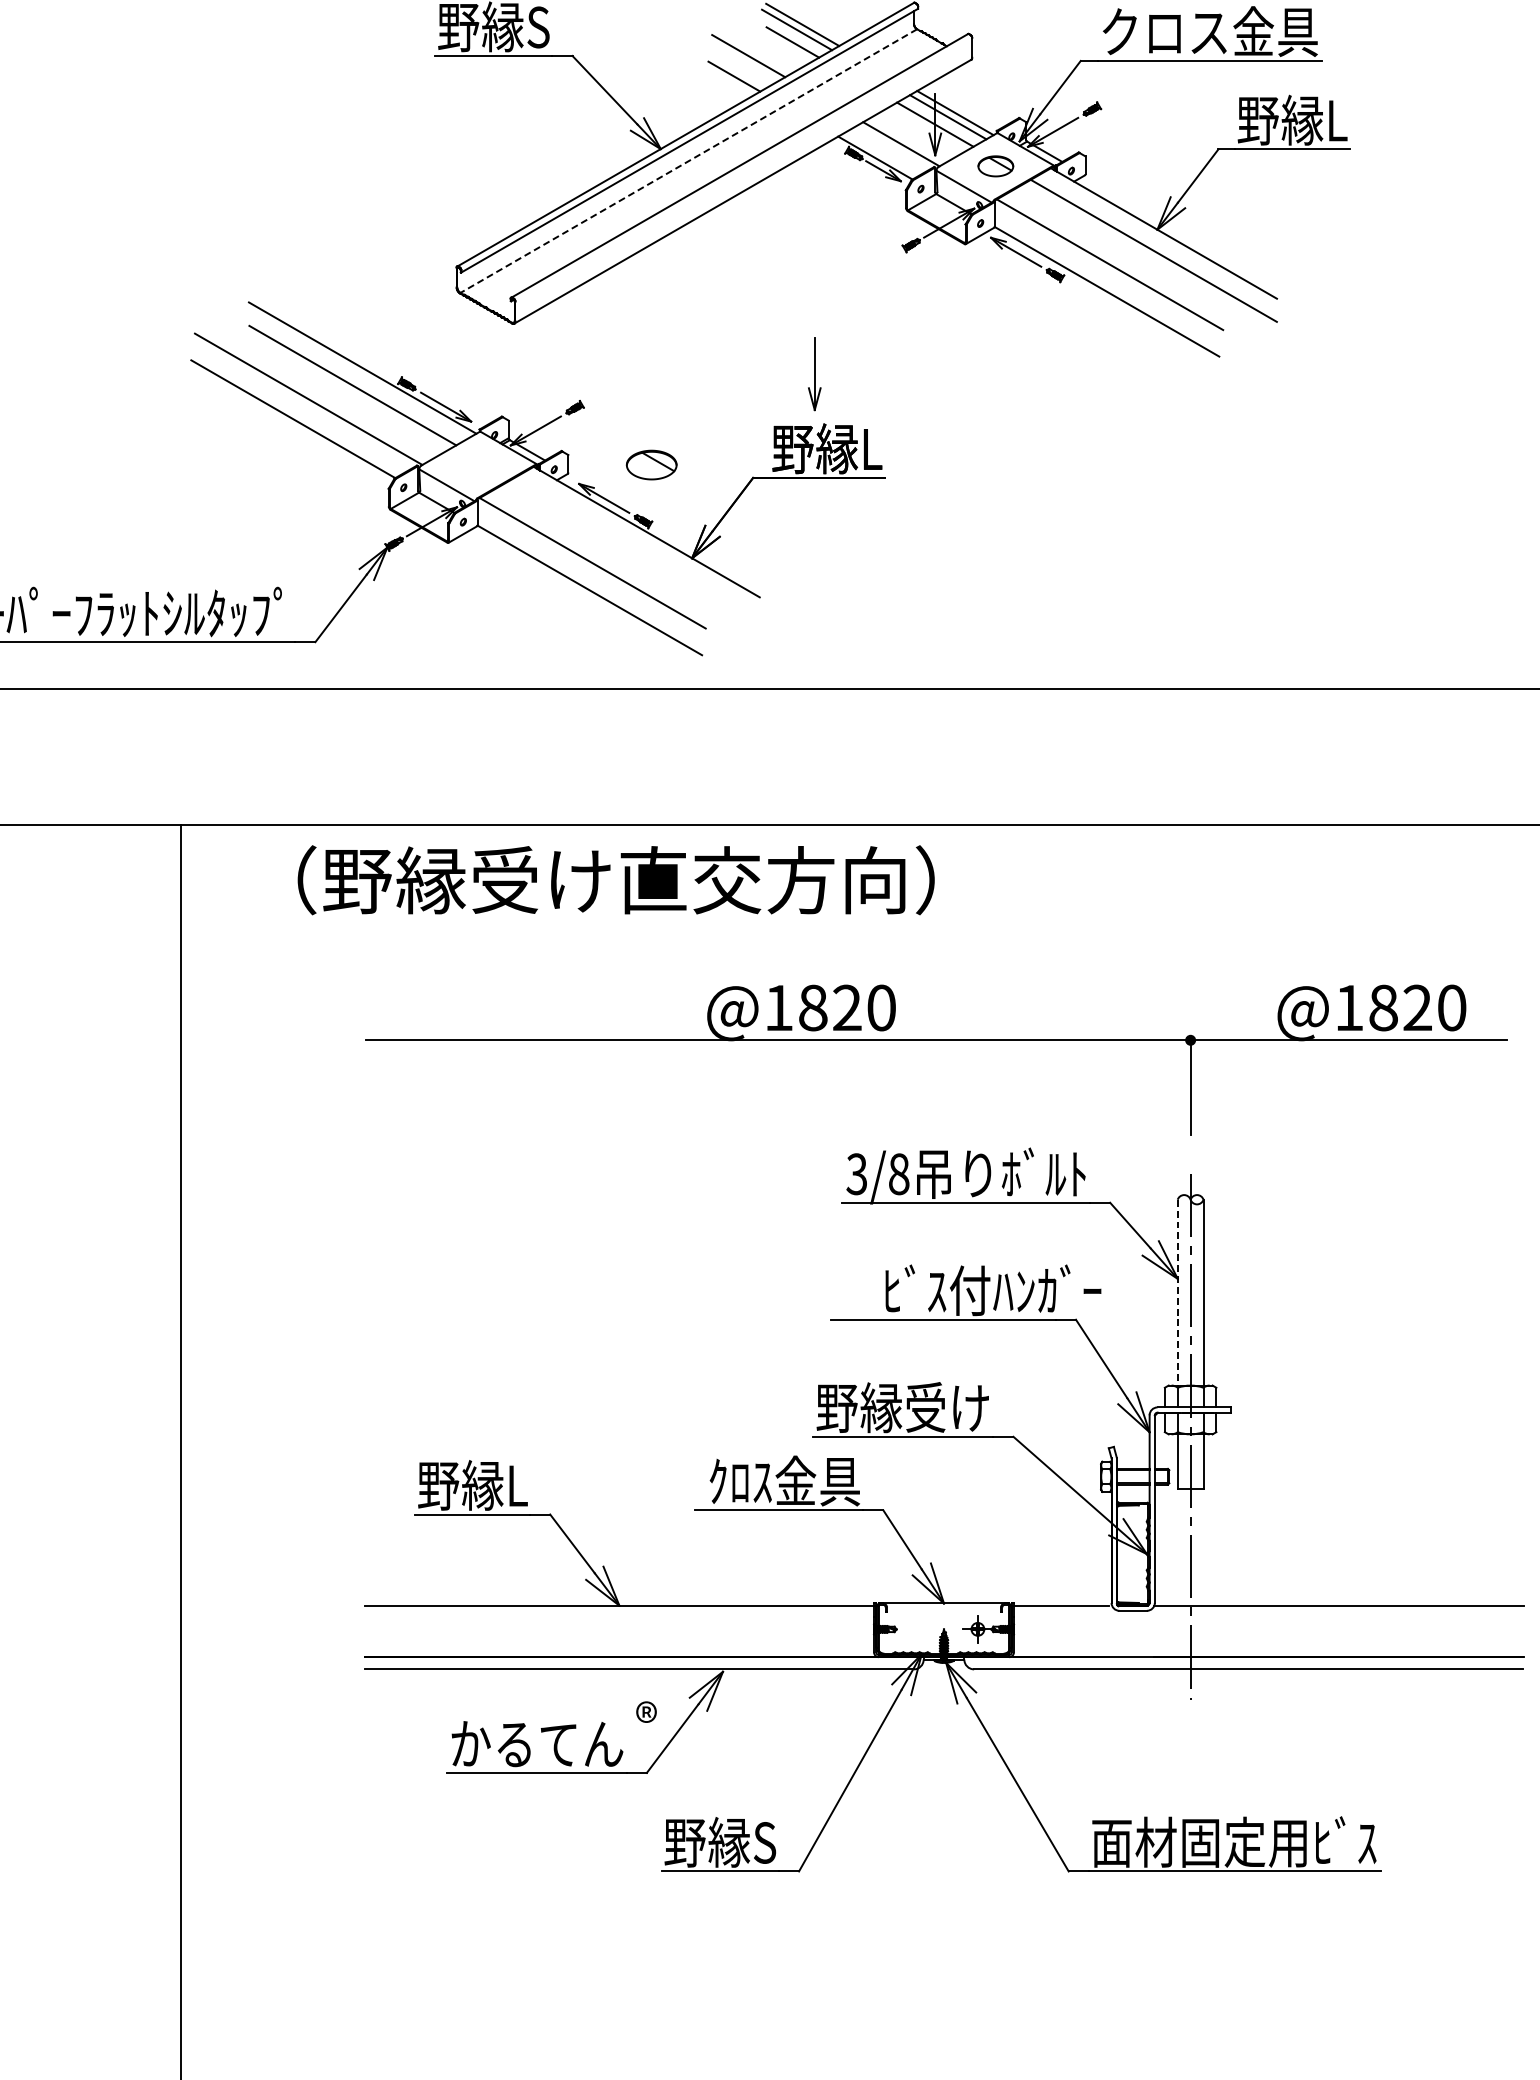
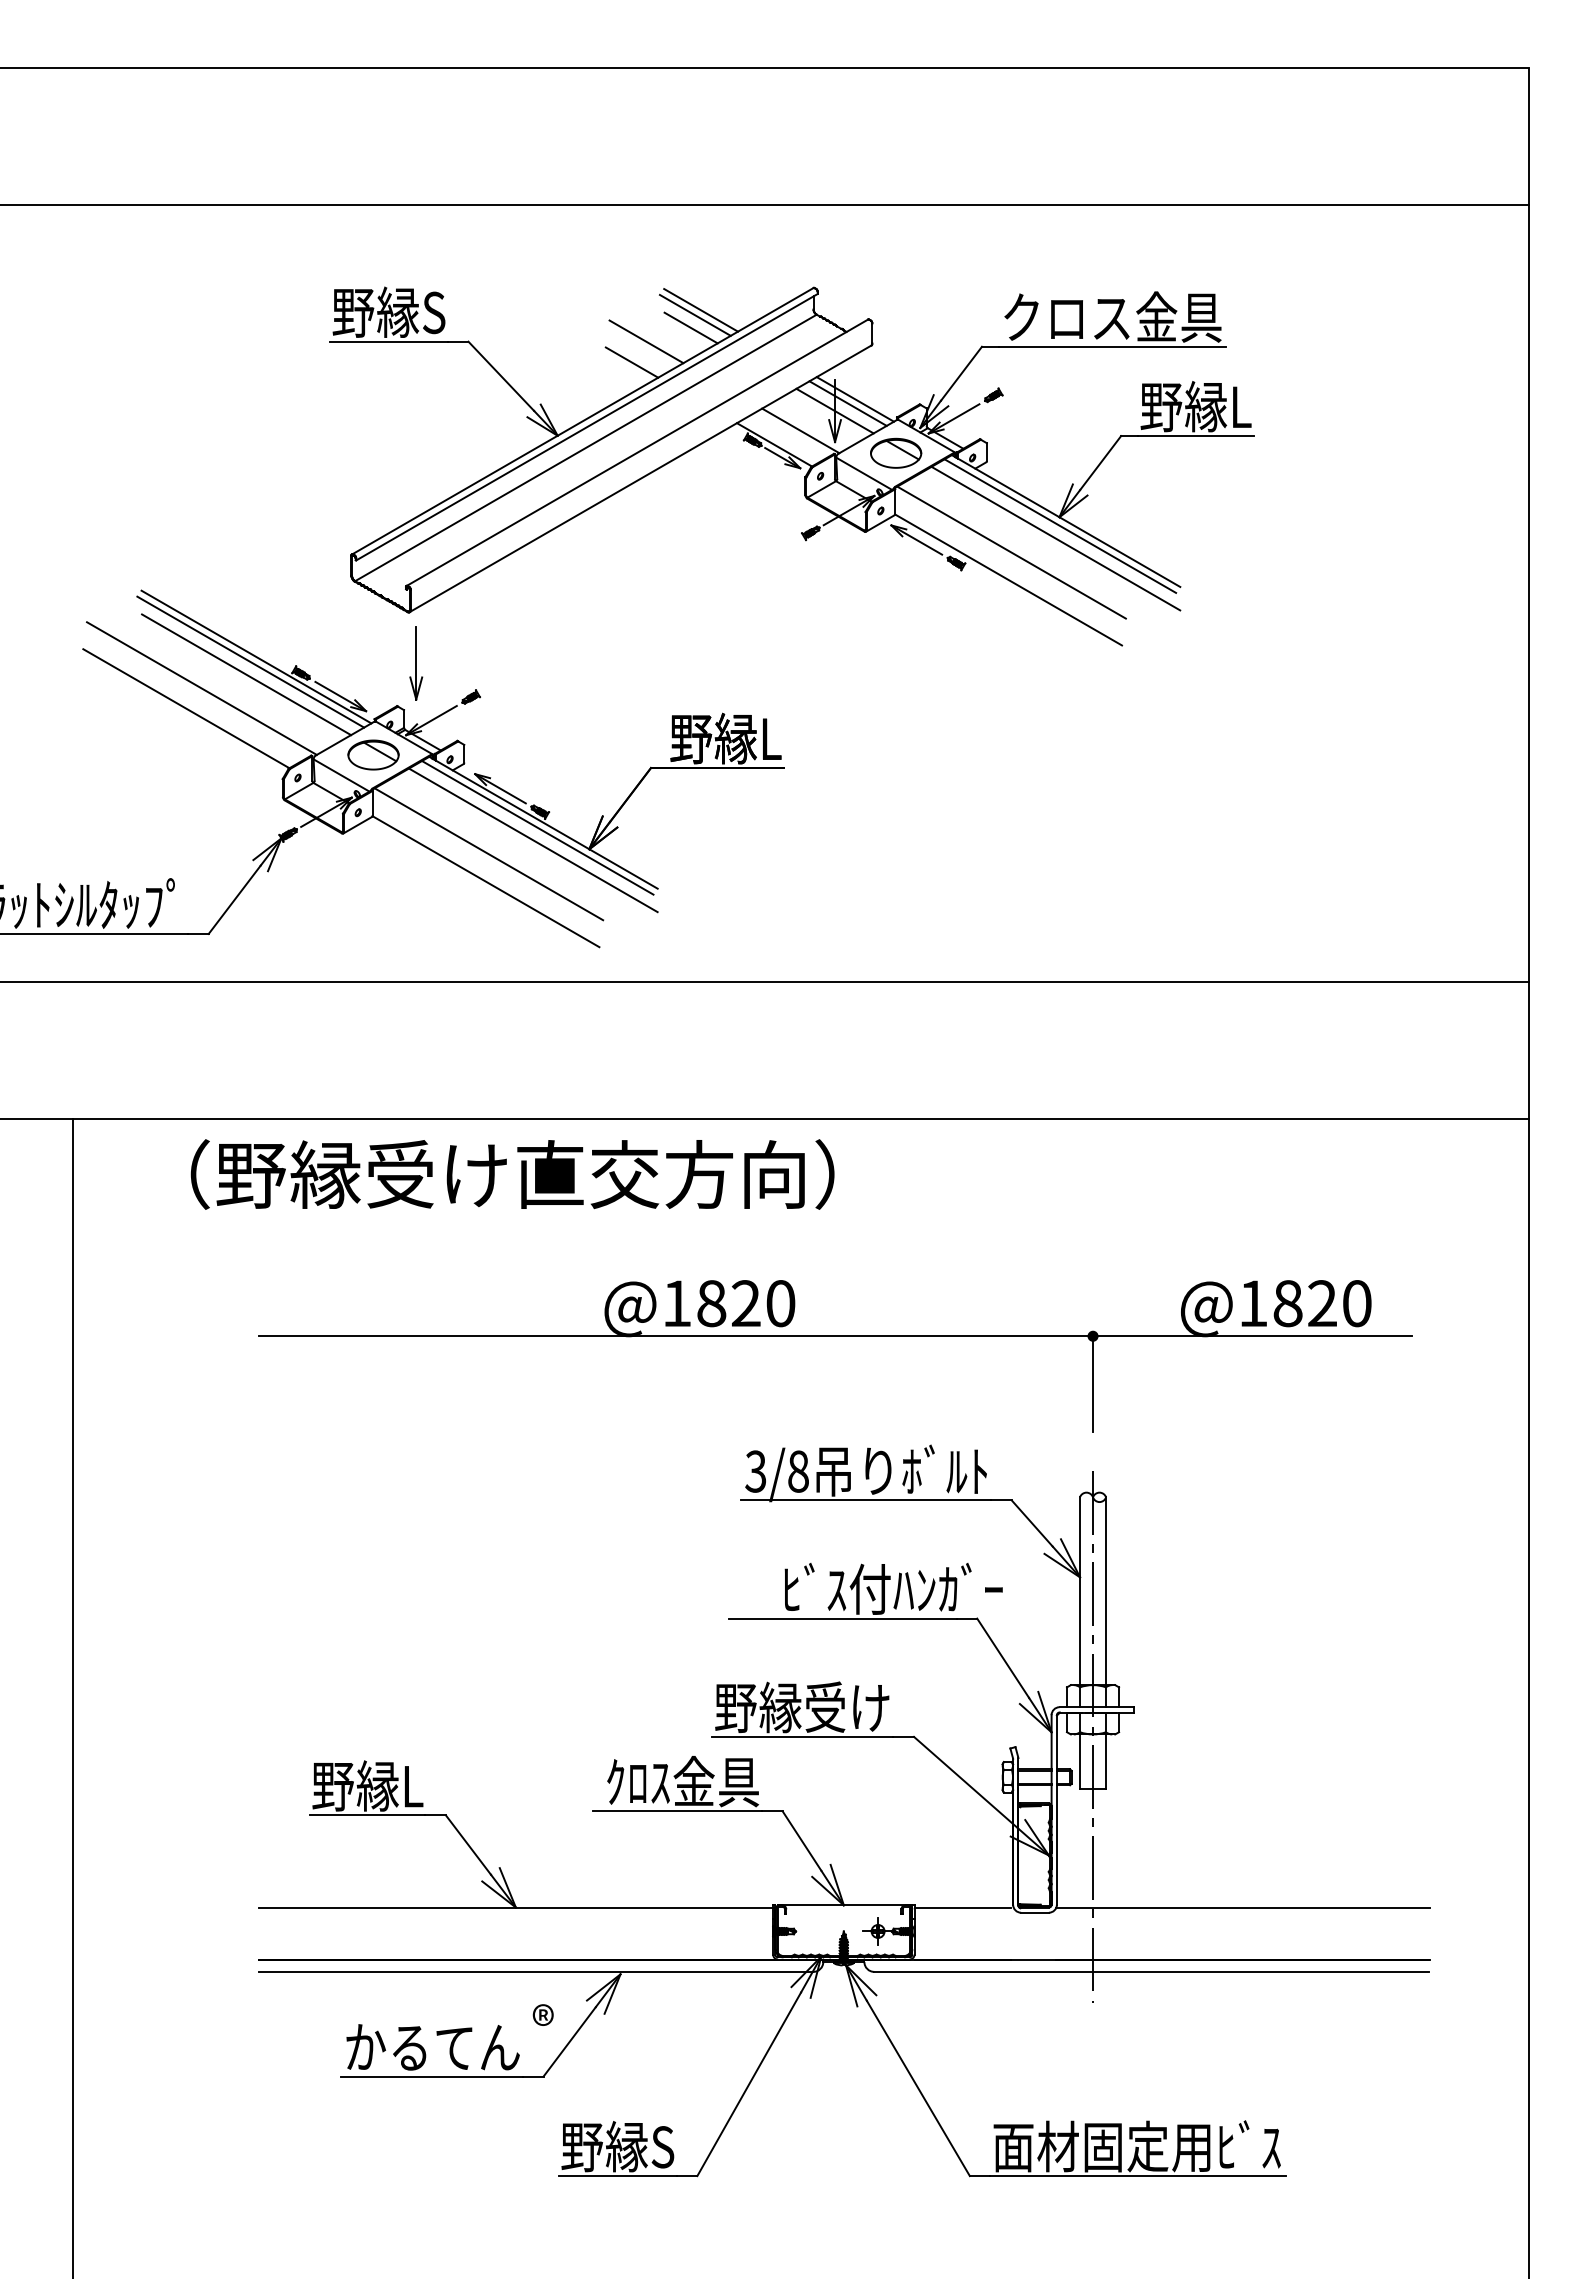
line: (688, 161) -> (585, 448), dashed -> solid
part: (996, 165) -> (896, 452), size x1.43
line: (1158, 237) -> (1060, 525), added
line: (356, 372) -> (250, 661), added
part: (815, 374) -> (416, 663), moved
part: (651, 464) -> (373, 754), moved
line: (640, 536) -> (537, 827), added
line: (636, 549) -> (533, 840), added
line: (1178, 1292) -> (1080, 1591), dashed -> solid

